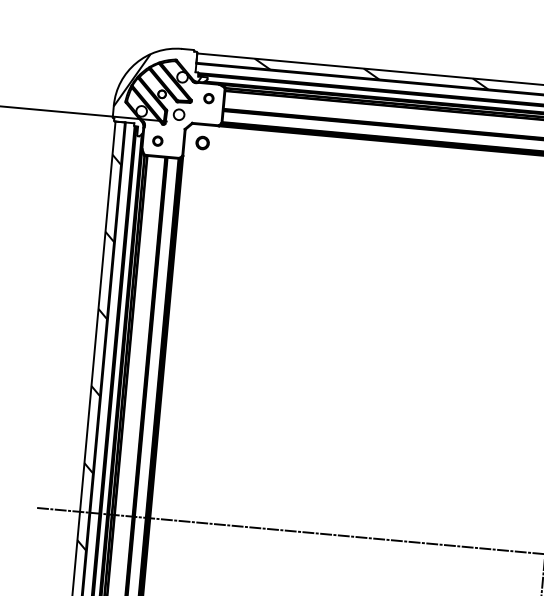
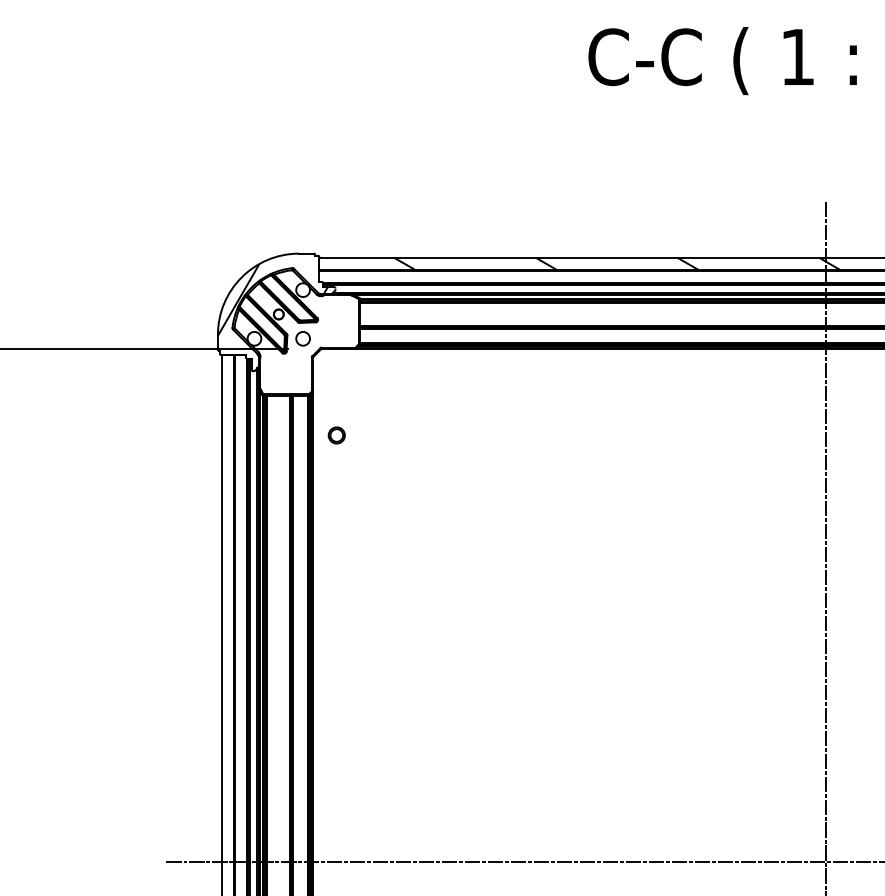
circle: (208, 98) -> (339, 314), removed
circle: (157, 141) -> (278, 375), removed
circle: (202, 143) -> (336, 435), moved
hatch: (103, 314) -> (228, 604), removed

